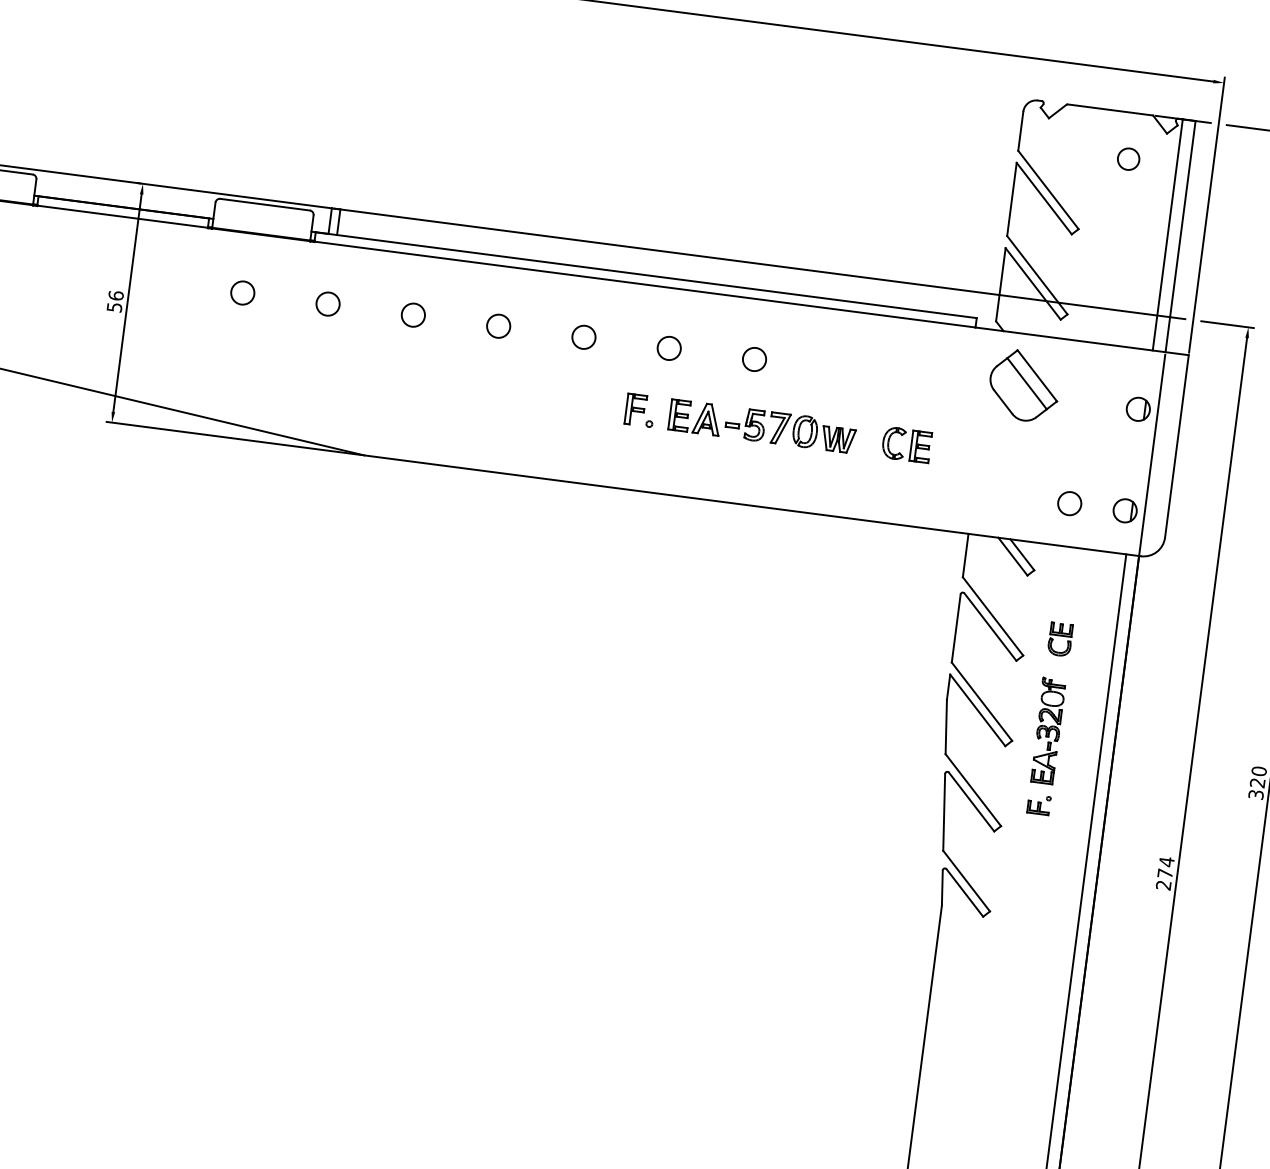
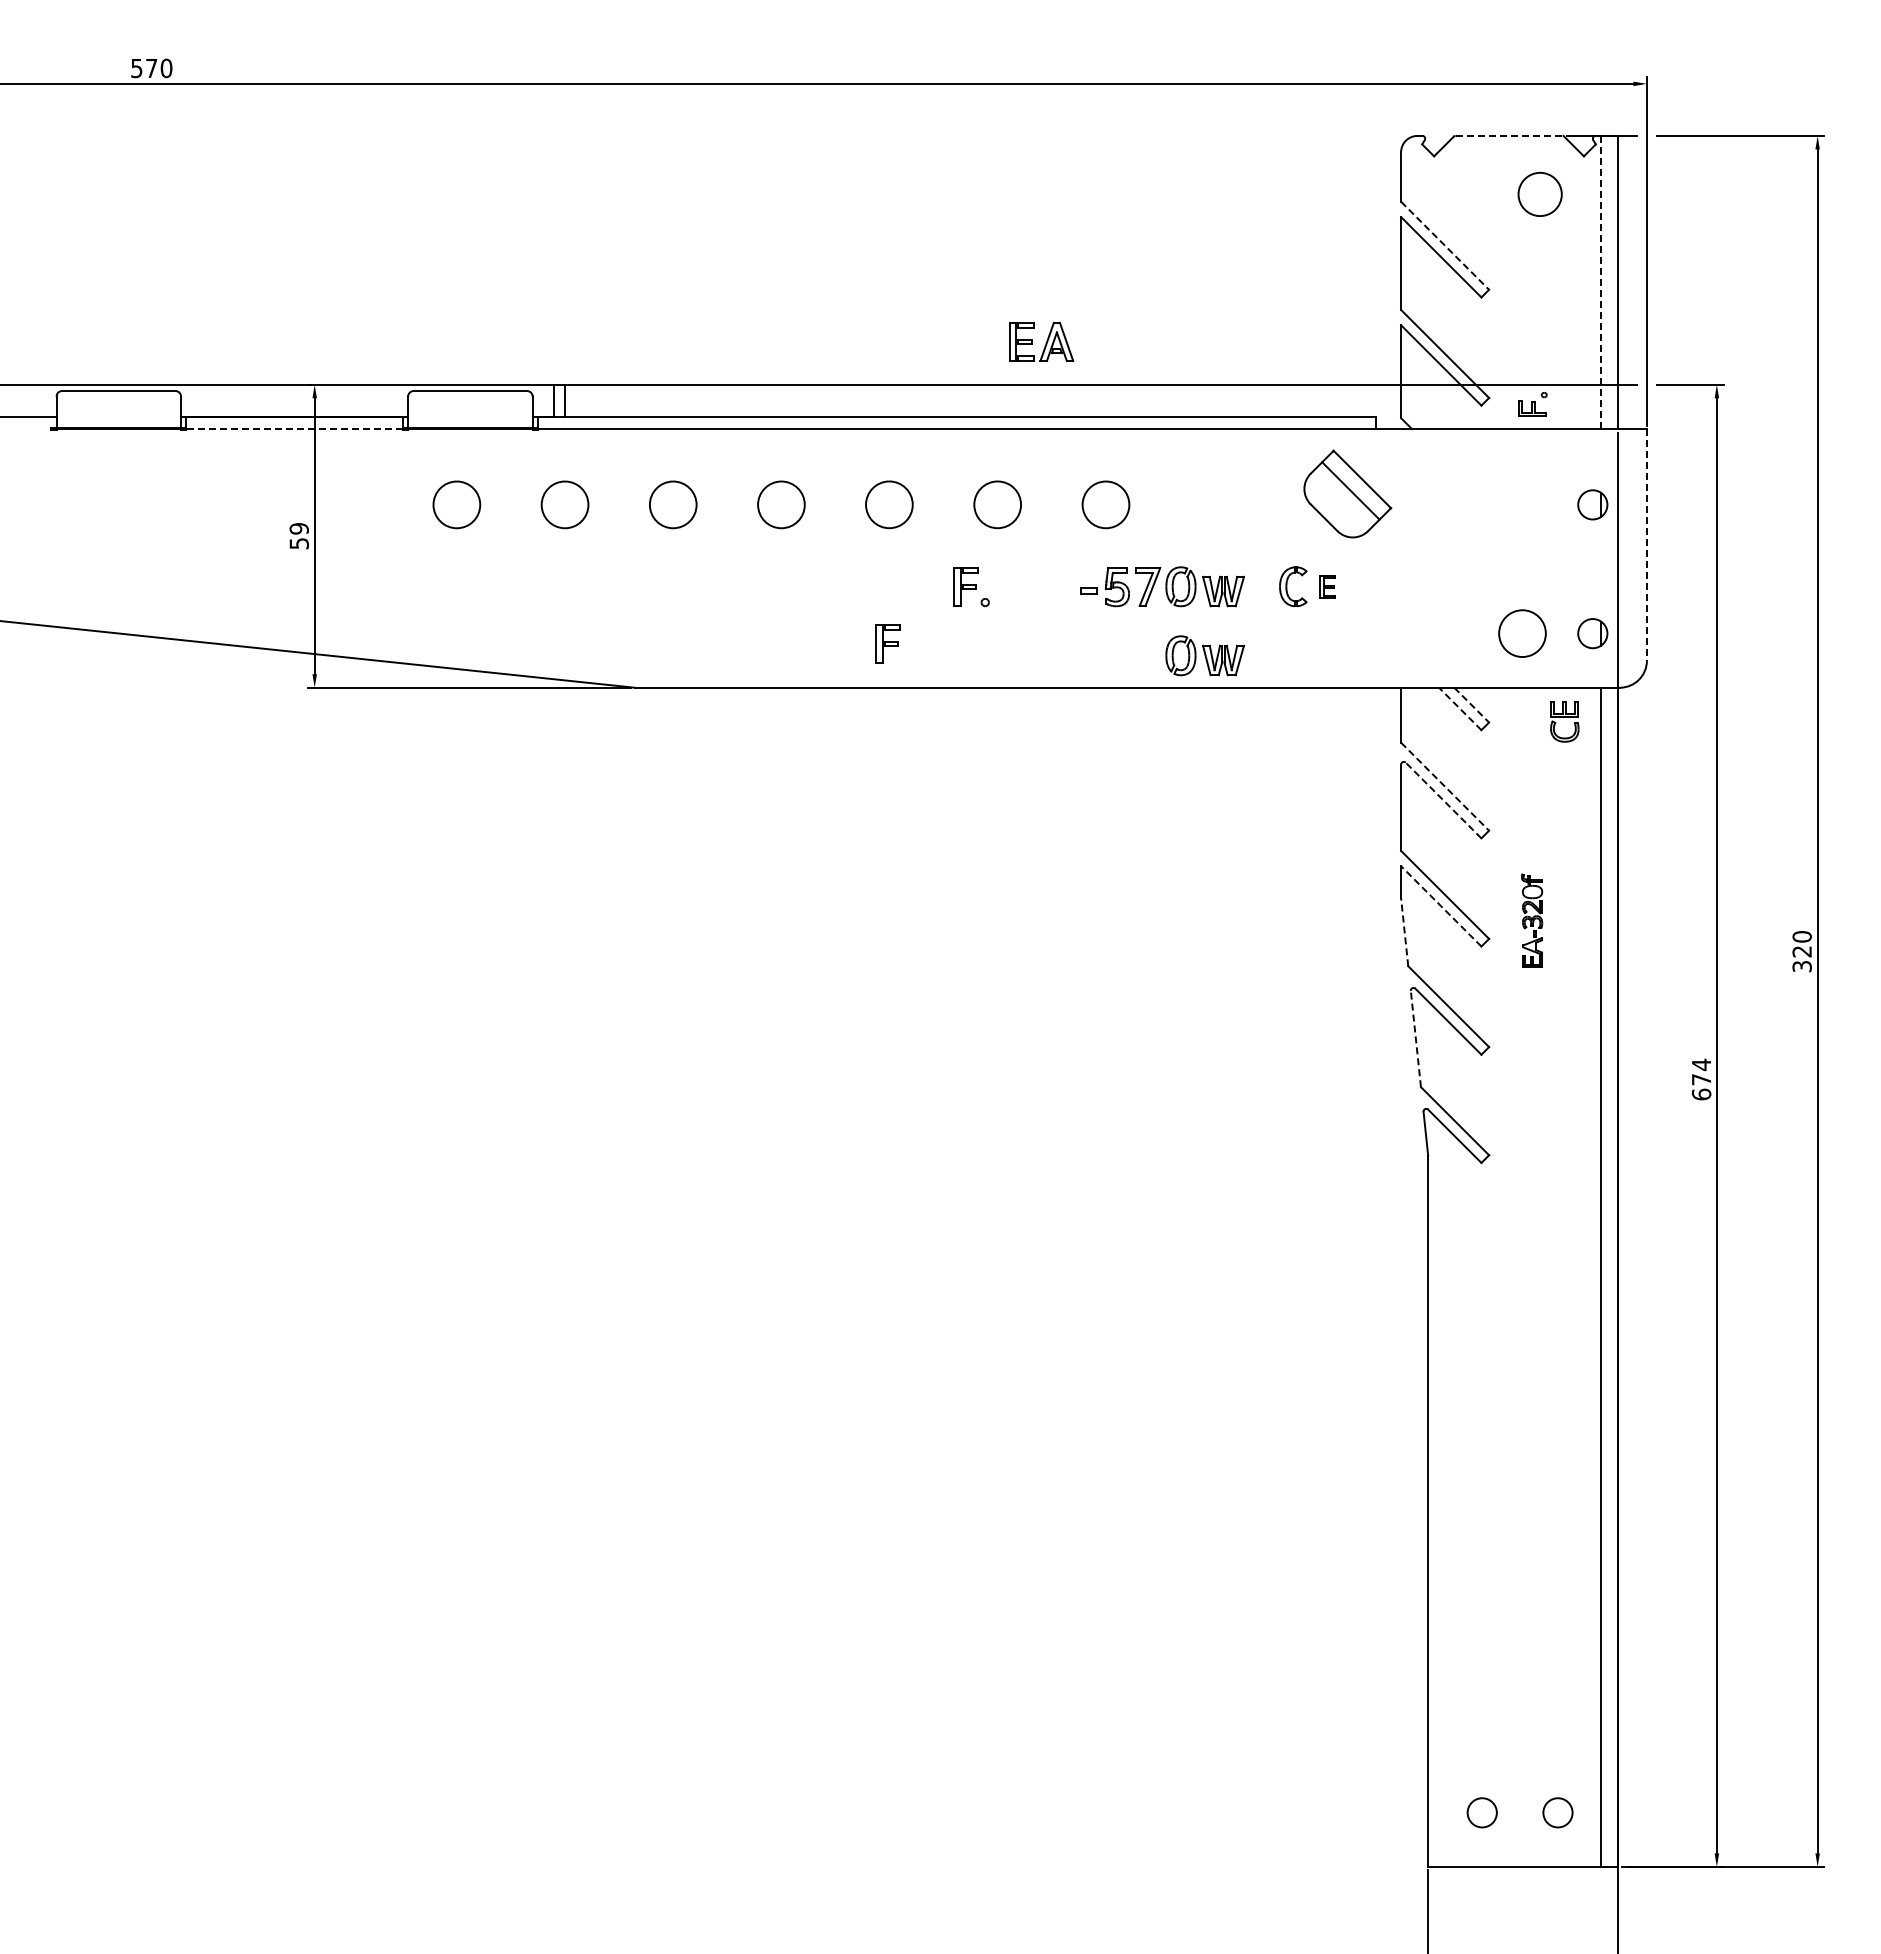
line: (1110, 109) -> (1509, 135), solid -> dashed
circle: (1128, 158) -> (1539, 193), size x1.6
line: (1048, 190) -> (1445, 246), solid -> dashed
line: (122, 216) -> (294, 429), solid -> dashed
line: (1167, 234) -> (1601, 282), solid -> dashed
circle: (242, 292) -> (456, 504), size x1.6
text: (116, 295) -> (299, 528), 56 -> 59
circle: (327, 303) -> (564, 504), size x1.6
circle: (412, 314) -> (672, 504), size x1.6
circle: (498, 325) -> (781, 504), size x1.6
circle: (583, 337) -> (889, 504), size x1.6
circle: (669, 348) -> (997, 504), size x1.6
circle: (754, 359) -> (1105, 504), size x1.6
part: (1024, 385) -> (1347, 493), moved
part: (695, 417) -> (1041, 341), moved
part: (568, 446) -> (887, 643), added
part: (920, 446) -> (1327, 586), size x0.6
line: (1176, 446) -> (1646, 544), solid -> dashed
part: (816, 488) -> (1204, 655), added
circle: (1069, 503) -> (1522, 633), size x1.6
line: (1022, 555) -> (1471, 705), solid -> dashed
line: (1012, 556) -> (1459, 708), solid -> dashed
line: (993, 617) -> (1445, 787), solid -> dashed
line: (990, 627) -> (1443, 800), solid -> dashed
part: (1060, 639) -> (1564, 721), moved
line: (977, 710) -> (1441, 906), solid -> dashed
line: (946, 726) -> (1404, 931), solid -> dashed
part: (1047, 730) -> (1531, 920), size x0.7
part: (1038, 804) -> (1532, 404), moved
line: (943, 811) -> (1415, 1038), solid -> dashed
text: (1163, 885) -> (1701, 1094), 274 -> 674

